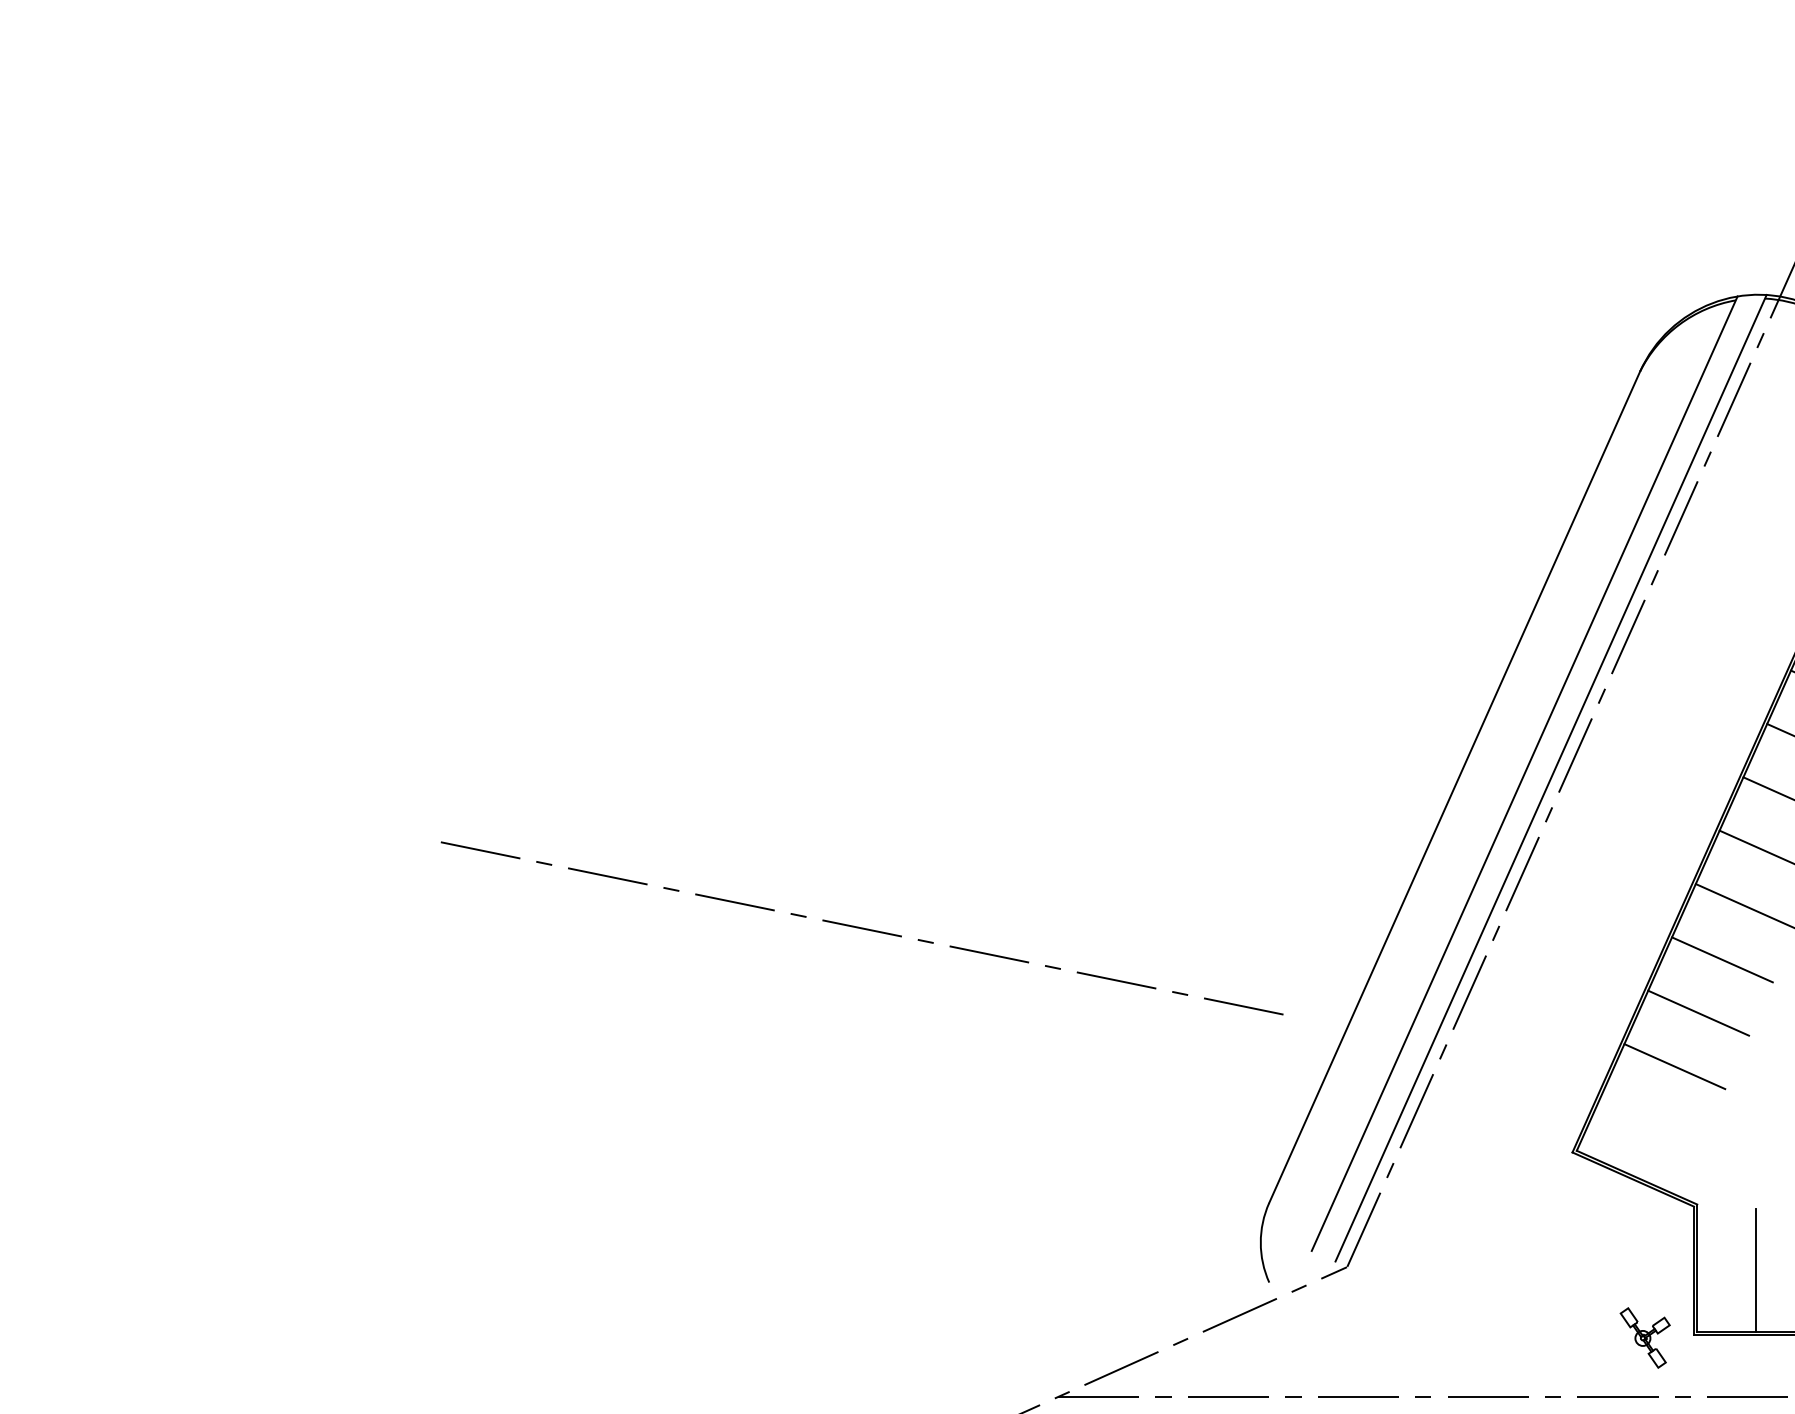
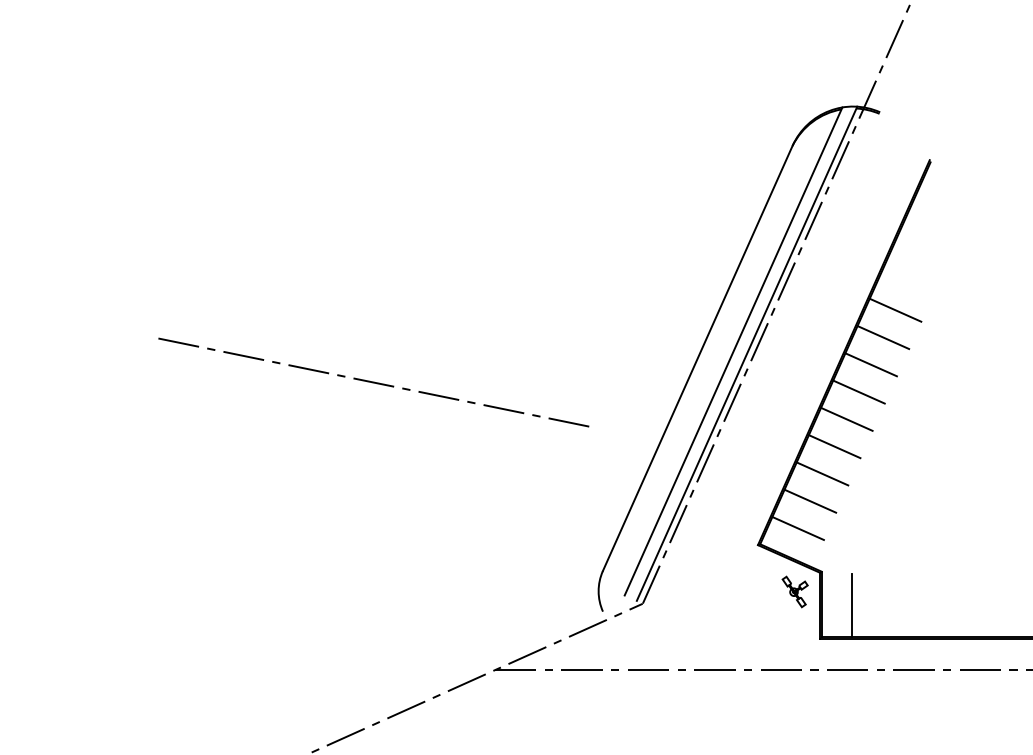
line: (861, 928) -> (373, 382), moved
line: (1649, 1119) -> (797, 528), added
part: (1643, 1337) -> (794, 591), moved

